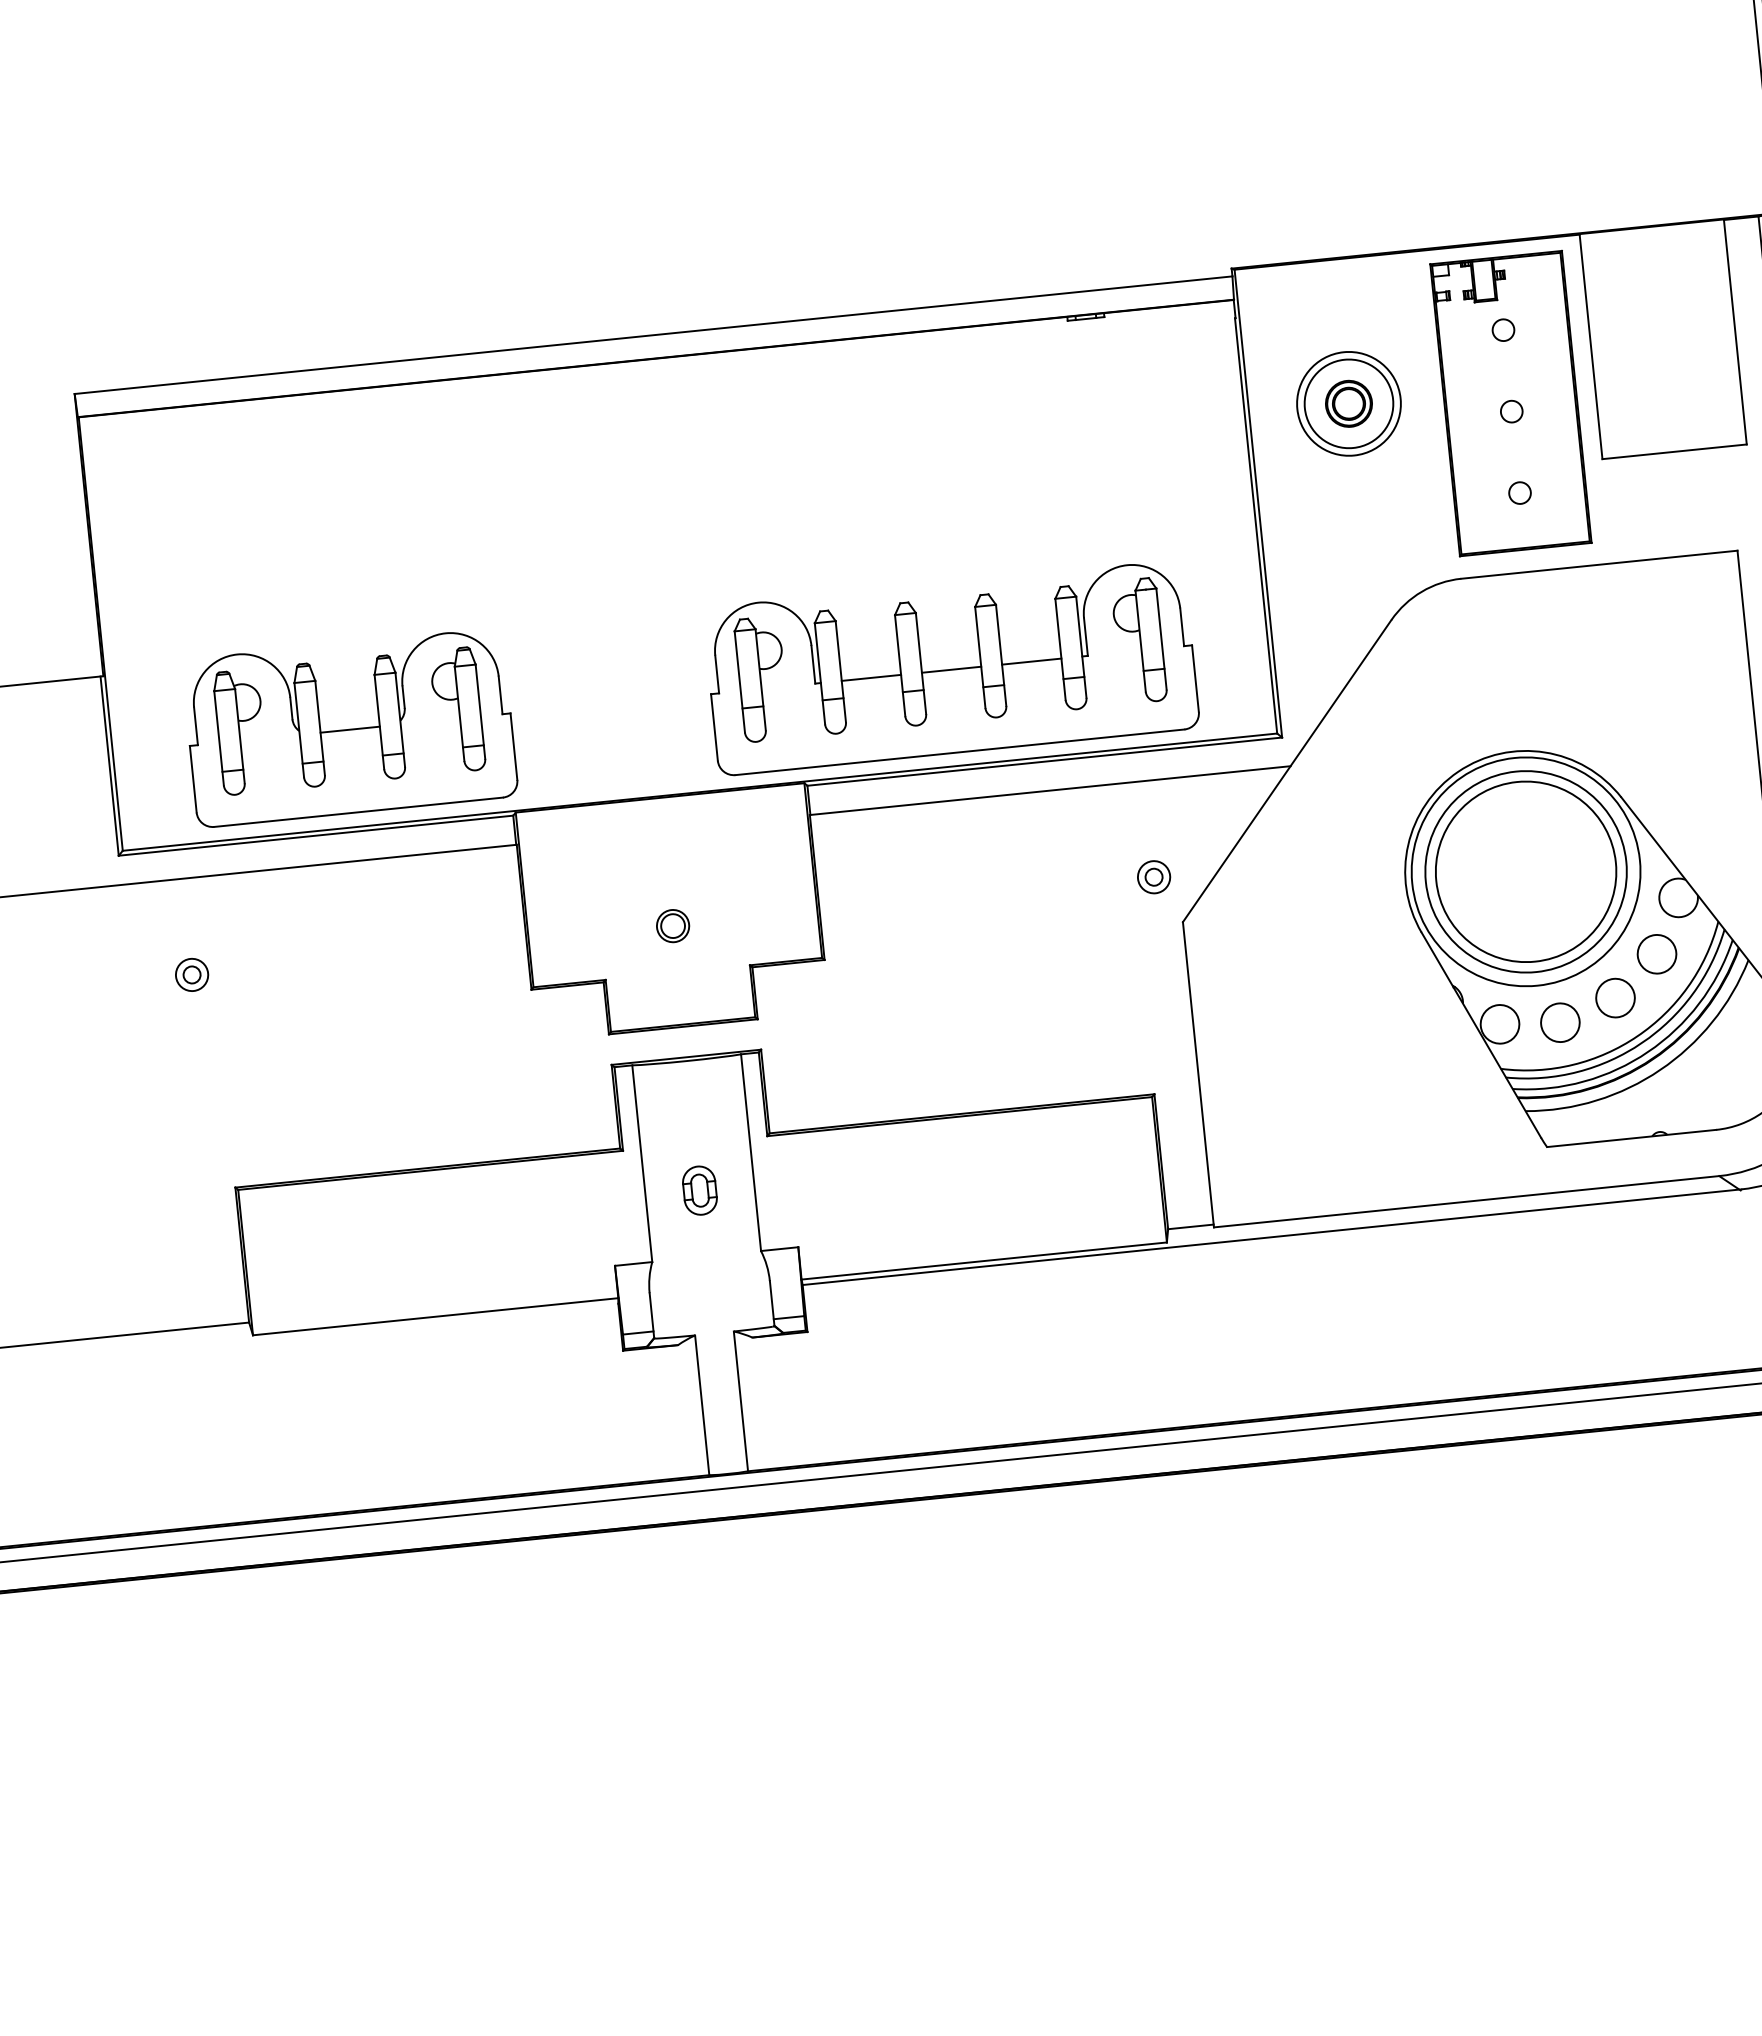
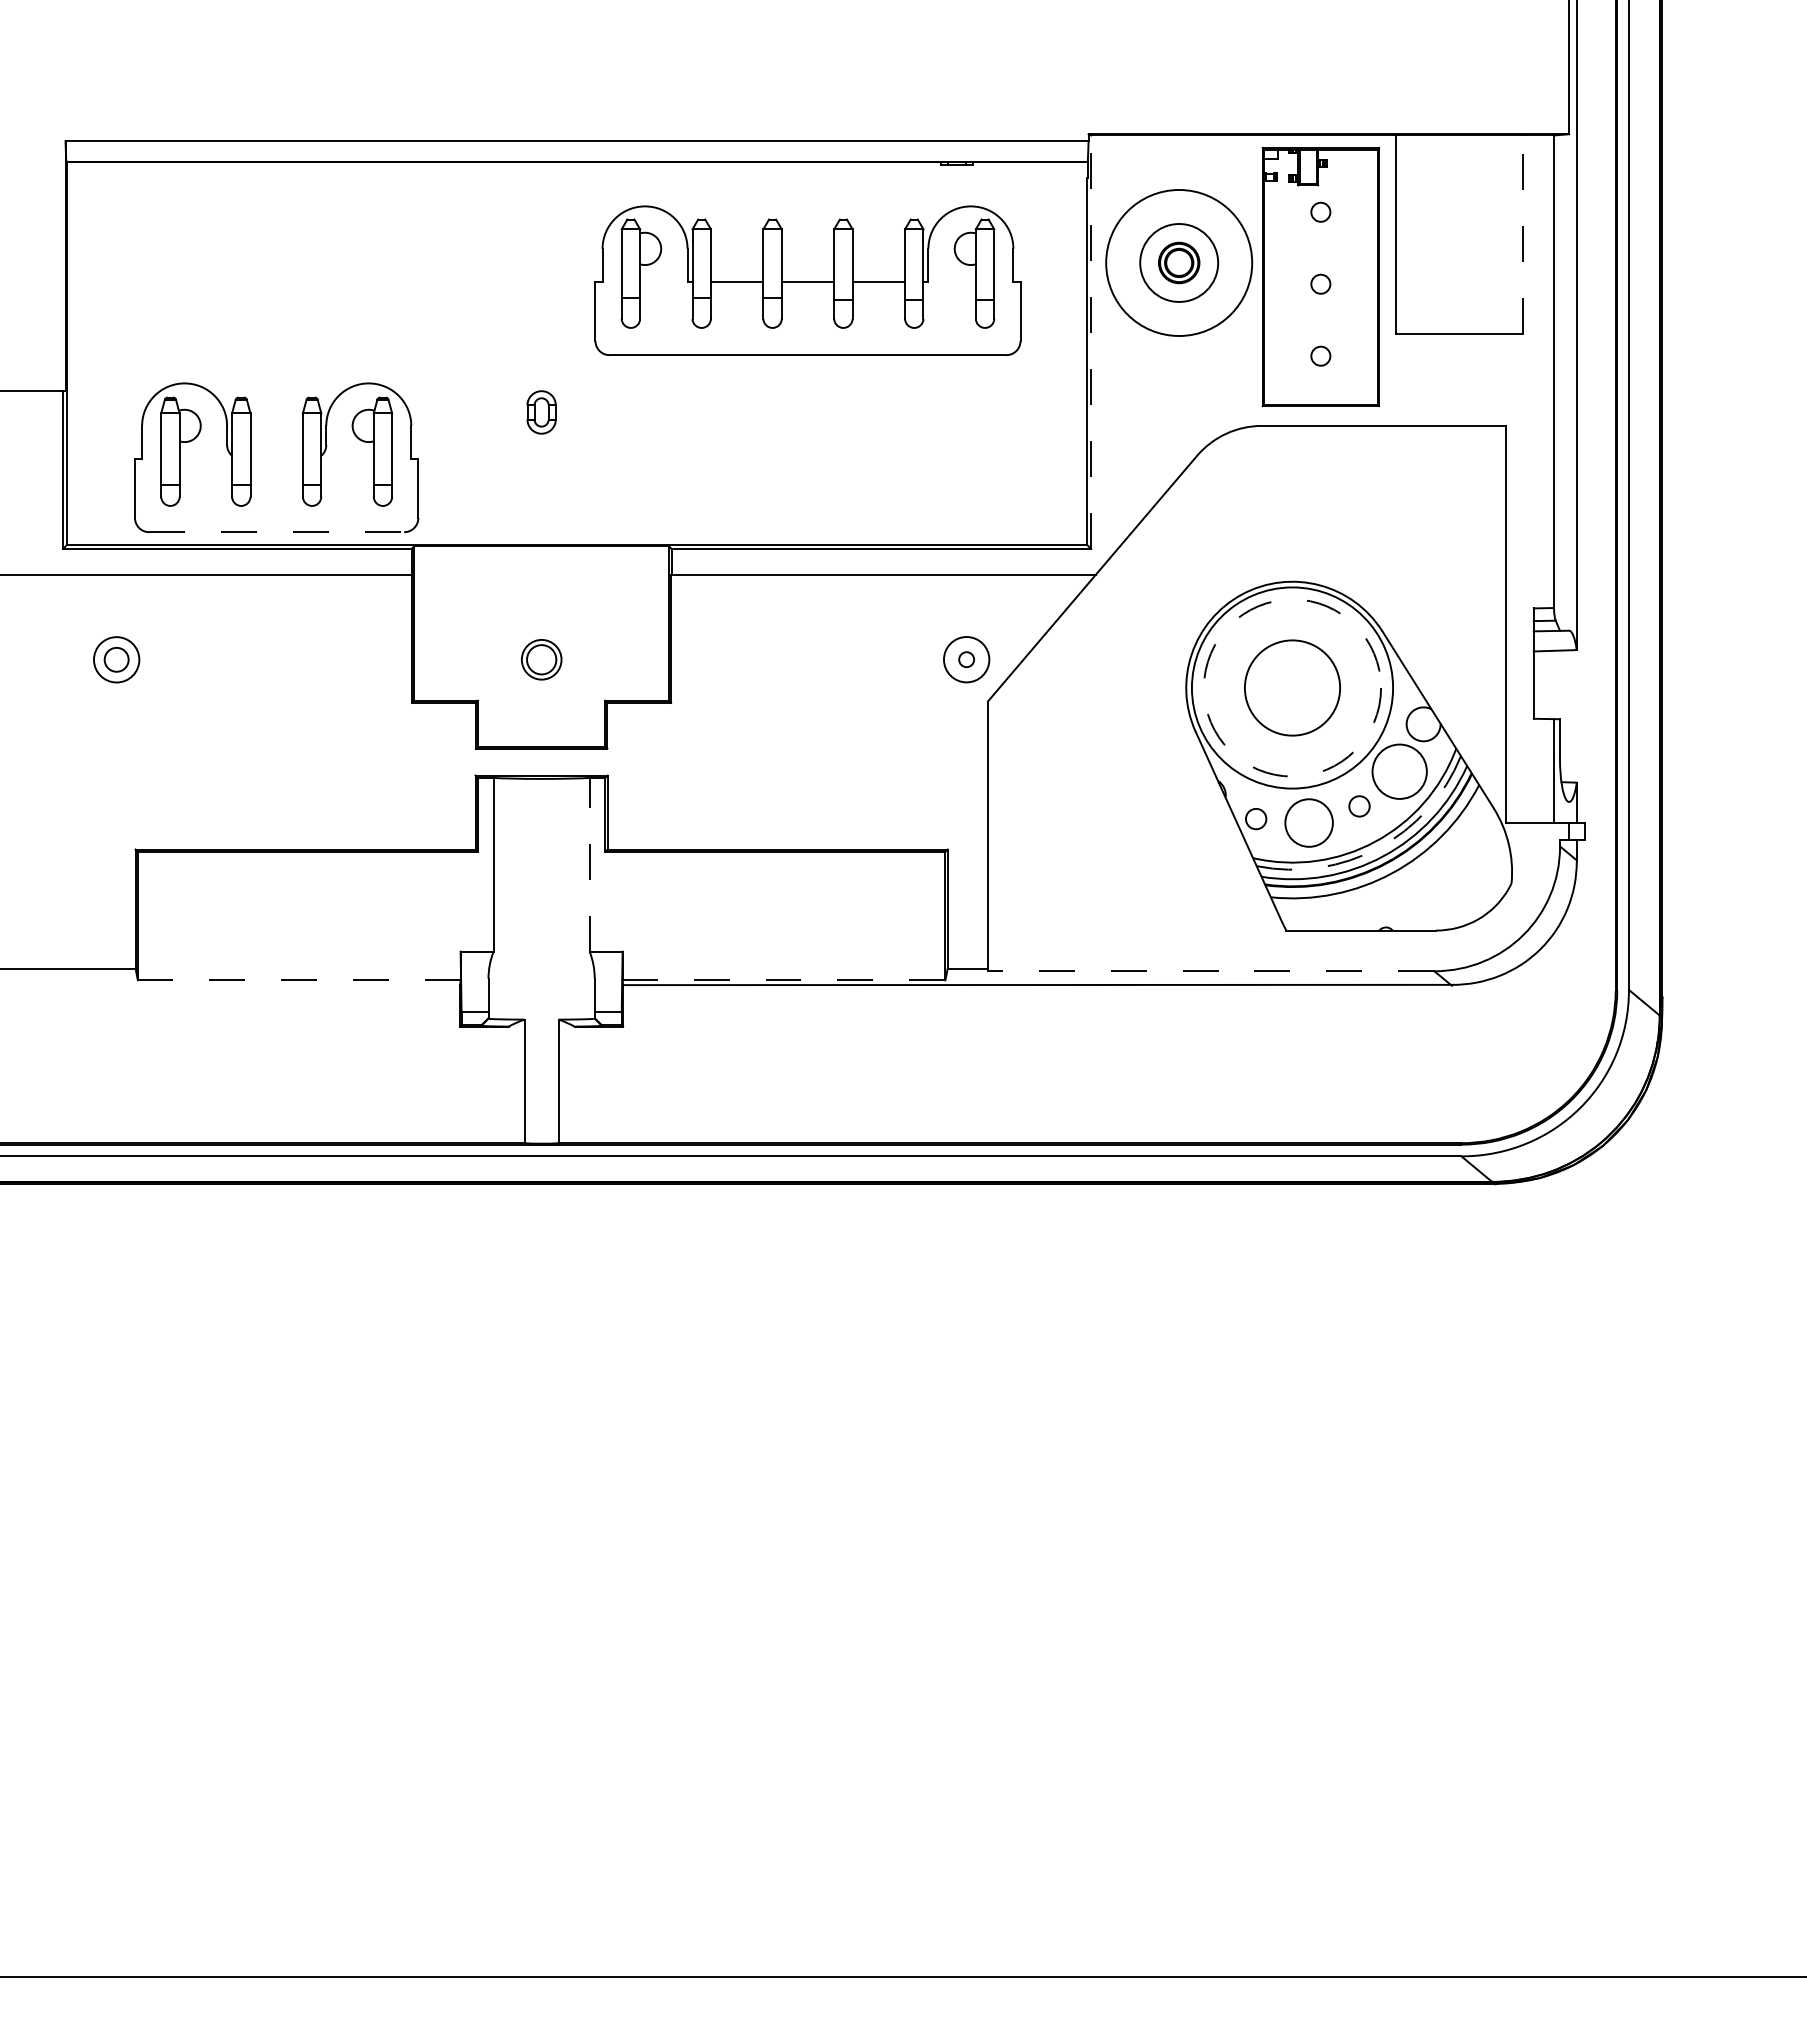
line: (1735, 330) -> (1523, 233), solid -> dashed
circle: (1348, 403) -> (1178, 262), size x1.6
line: (1258, 503) -> (1091, 342), solid -> dashed
part: (950, 667) -> (807, 280), moved
line: (350, 730) -> (276, 459), removed
line: (359, 812) -> (277, 532), solid -> dashed
circle: (1526, 871) -> (1292, 687), size x0.6
circle: (1526, 871) -> (1292, 687), solid -> dashed
circle: (1153, 877) -> (966, 659), size x1.6
part: (672, 925) -> (541, 659), size x1.4
circle: (1656, 954) -> (1399, 771), size x1.6
part: (191, 974) -> (116, 659), size x1.6
circle: (1615, 998) -> (1359, 806), size x0.6
circle: (1559, 1022) -> (1308, 822), size x1.4
circle: (1500, 1024) -> (1256, 819), size x0.6
arc: (1641, 1043) -> (1378, 848), solid -> dashed
line: (750, 1152) -> (589, 864), solid -> dashed
part: (699, 1190) -> (541, 412), moved
line: (1465, 1202) -> (1210, 971), solid -> dashed
line: (983, 1261) -> (783, 980), solid -> dashed
line: (434, 1317) -> (298, 980), solid -> dashed

